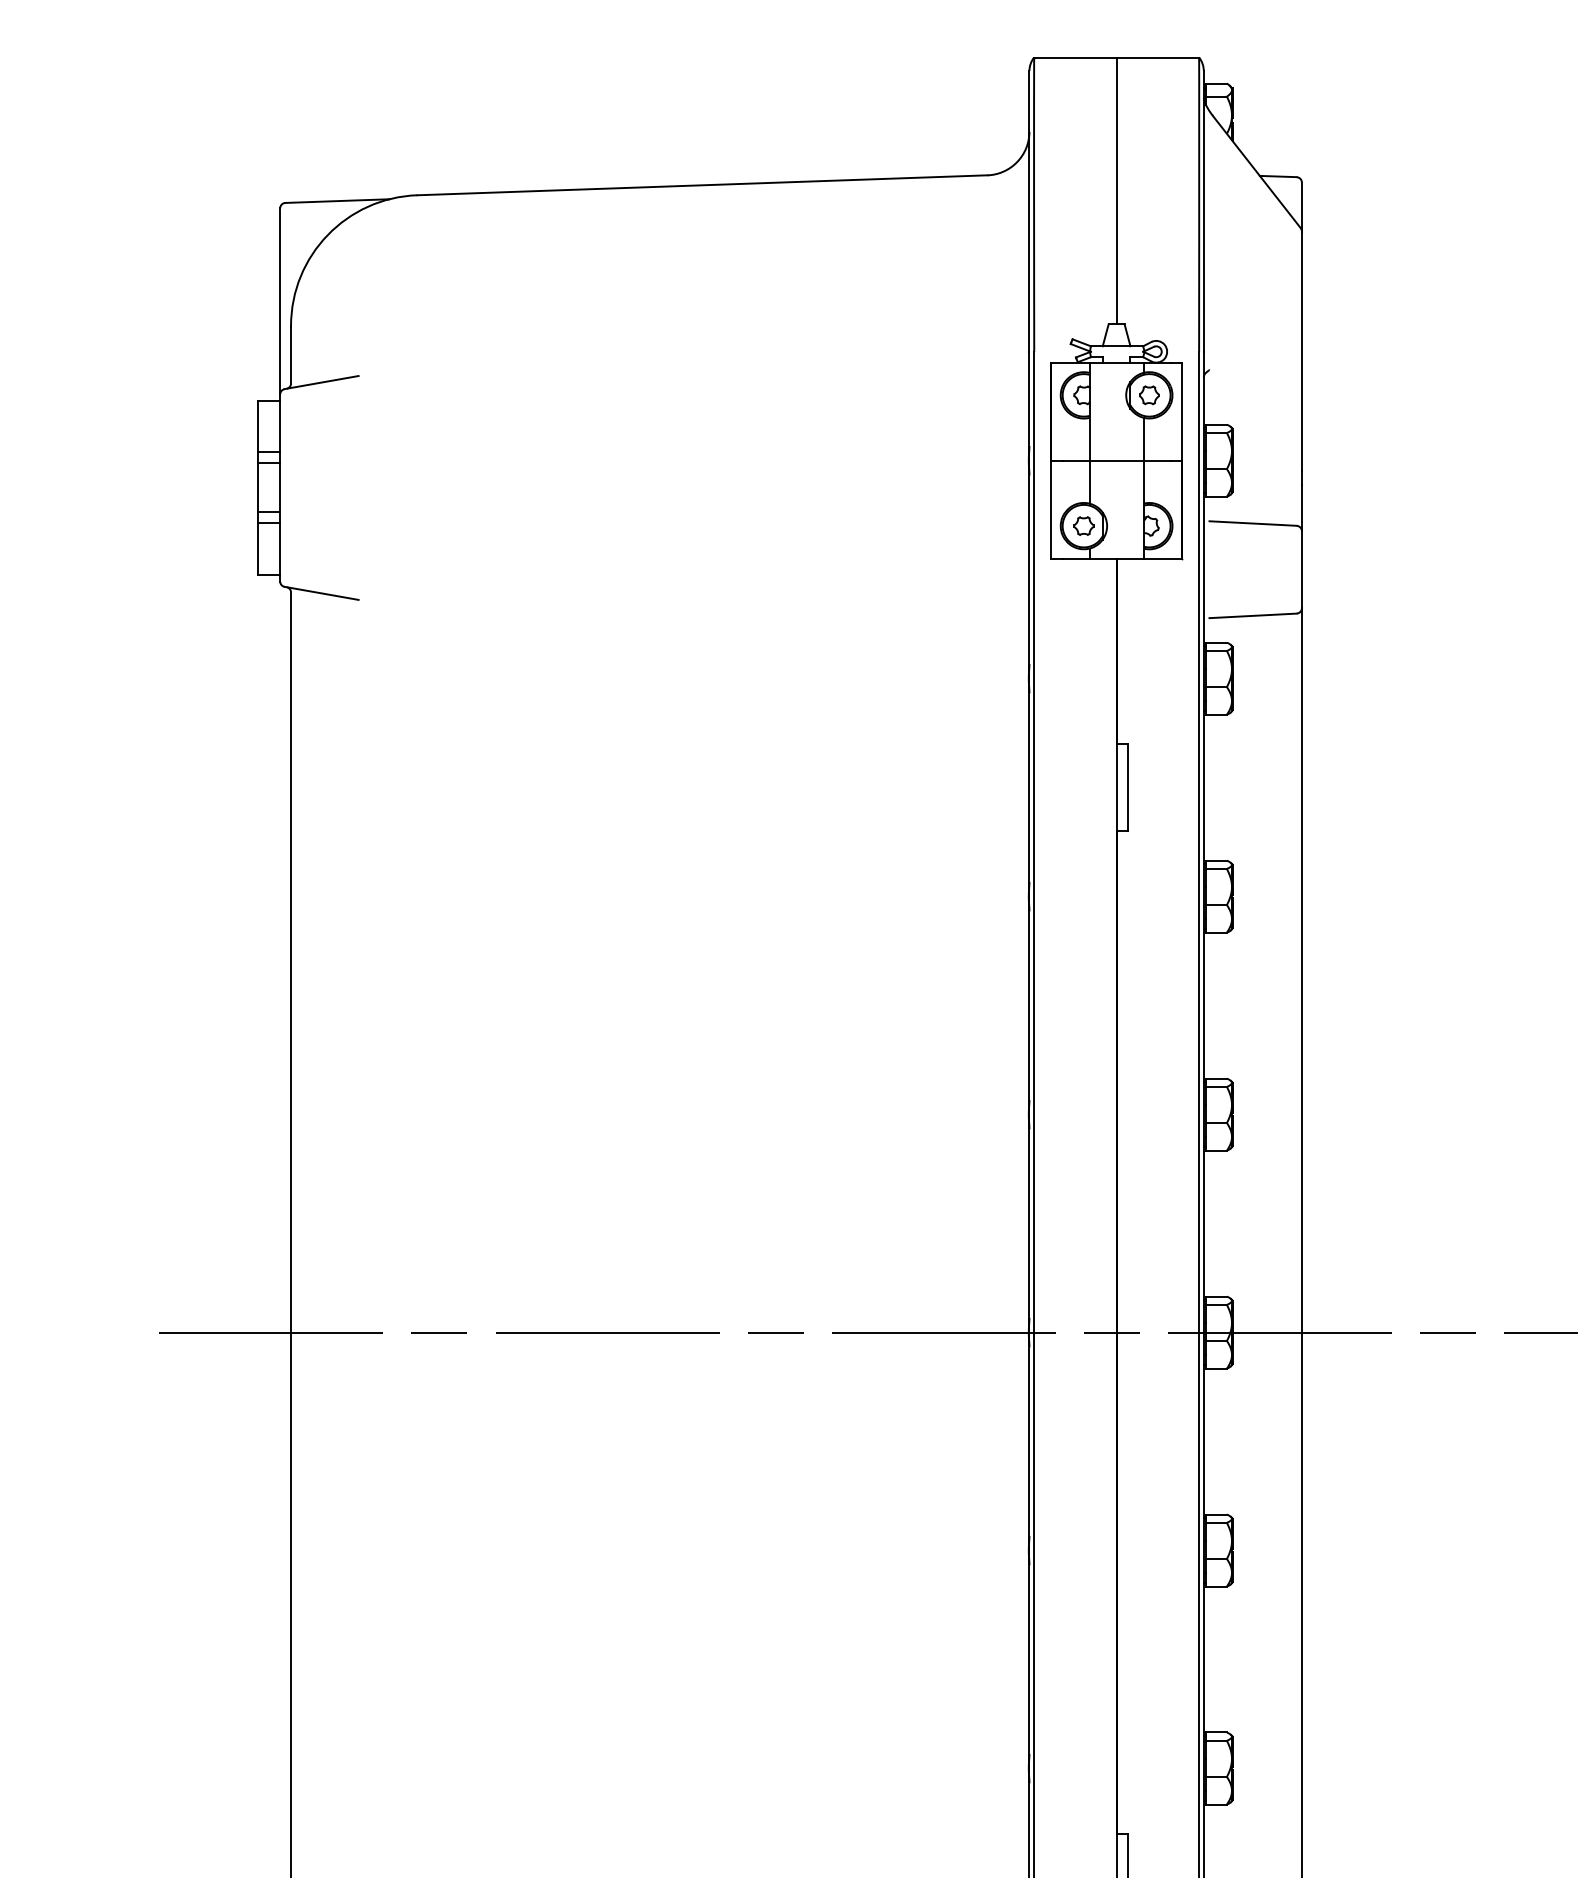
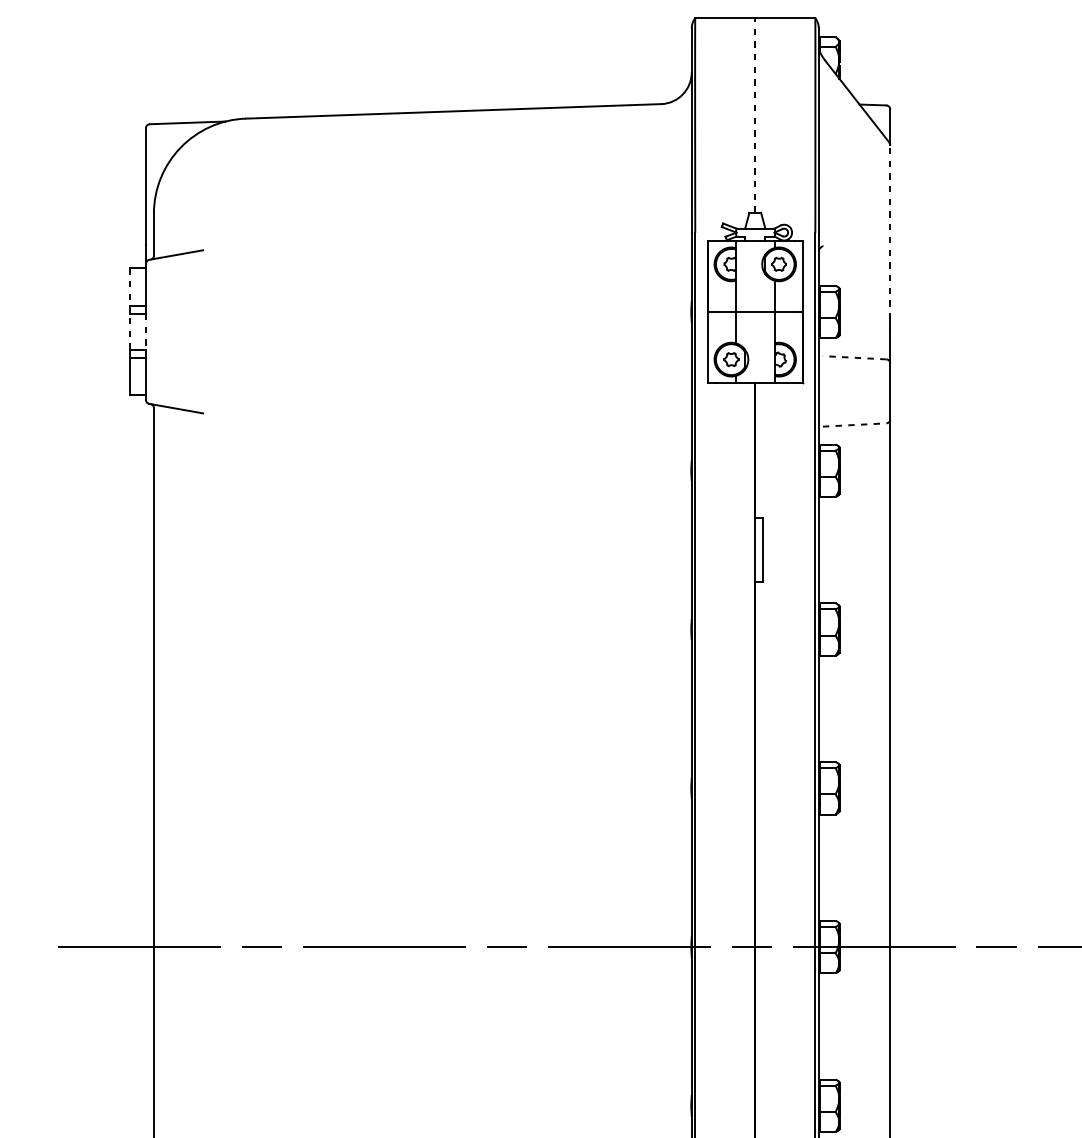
line: (1116, 190) -> (755, 115), solid -> dashed
line: (1301, 351) -> (889, 232), solid -> dashed
line: (258, 426) -> (130, 287), solid -> dashed
line: (258, 487) -> (130, 331), solid -> dashed
line: (280, 487) -> (146, 331), solid -> dashed
line: (1253, 523) -> (854, 357), solid -> dashed
line: (1253, 615) -> (854, 424), solid -> dashed

